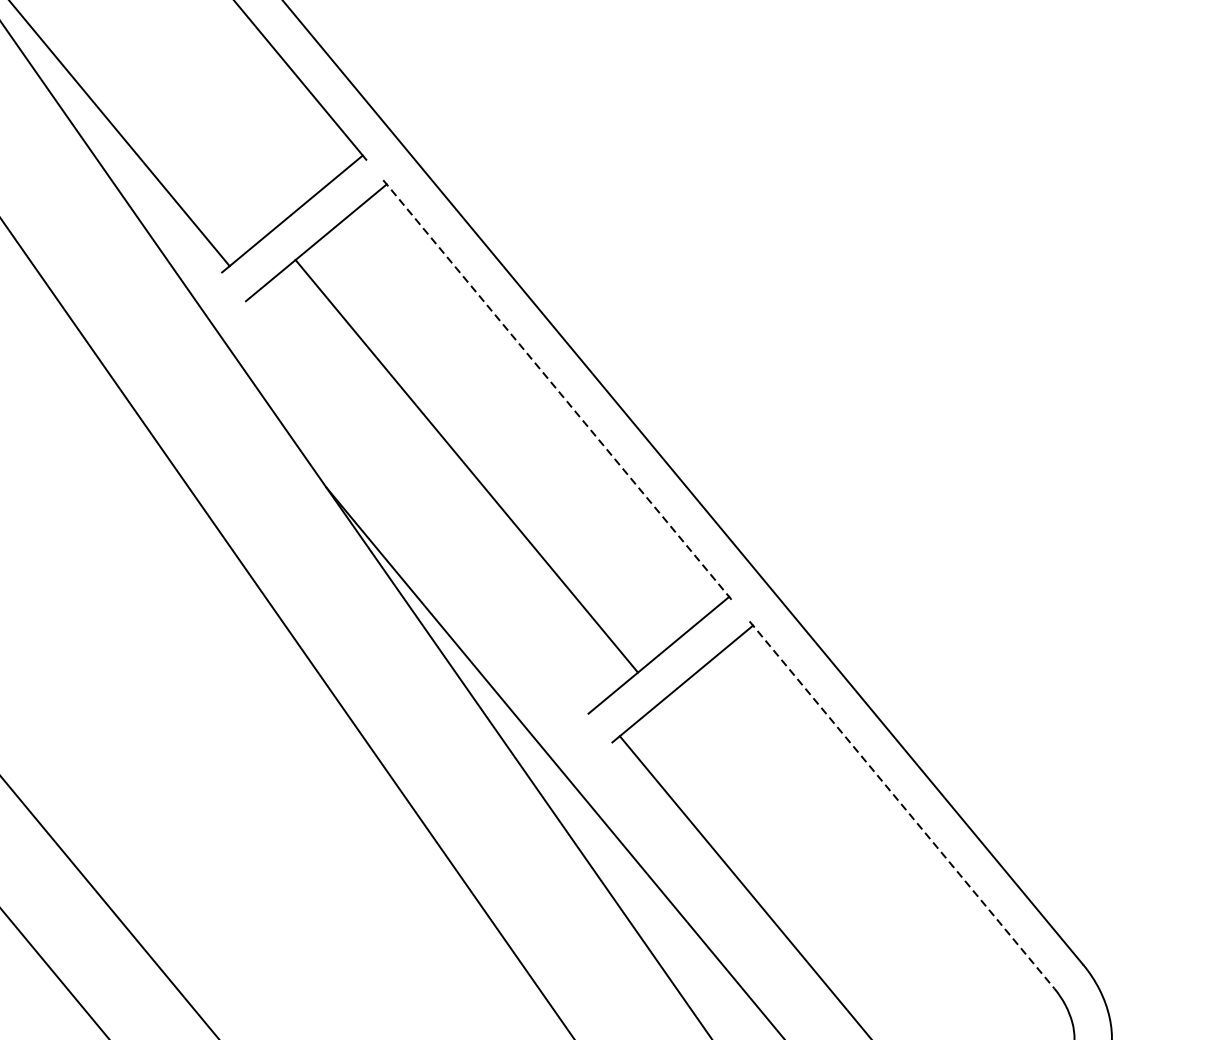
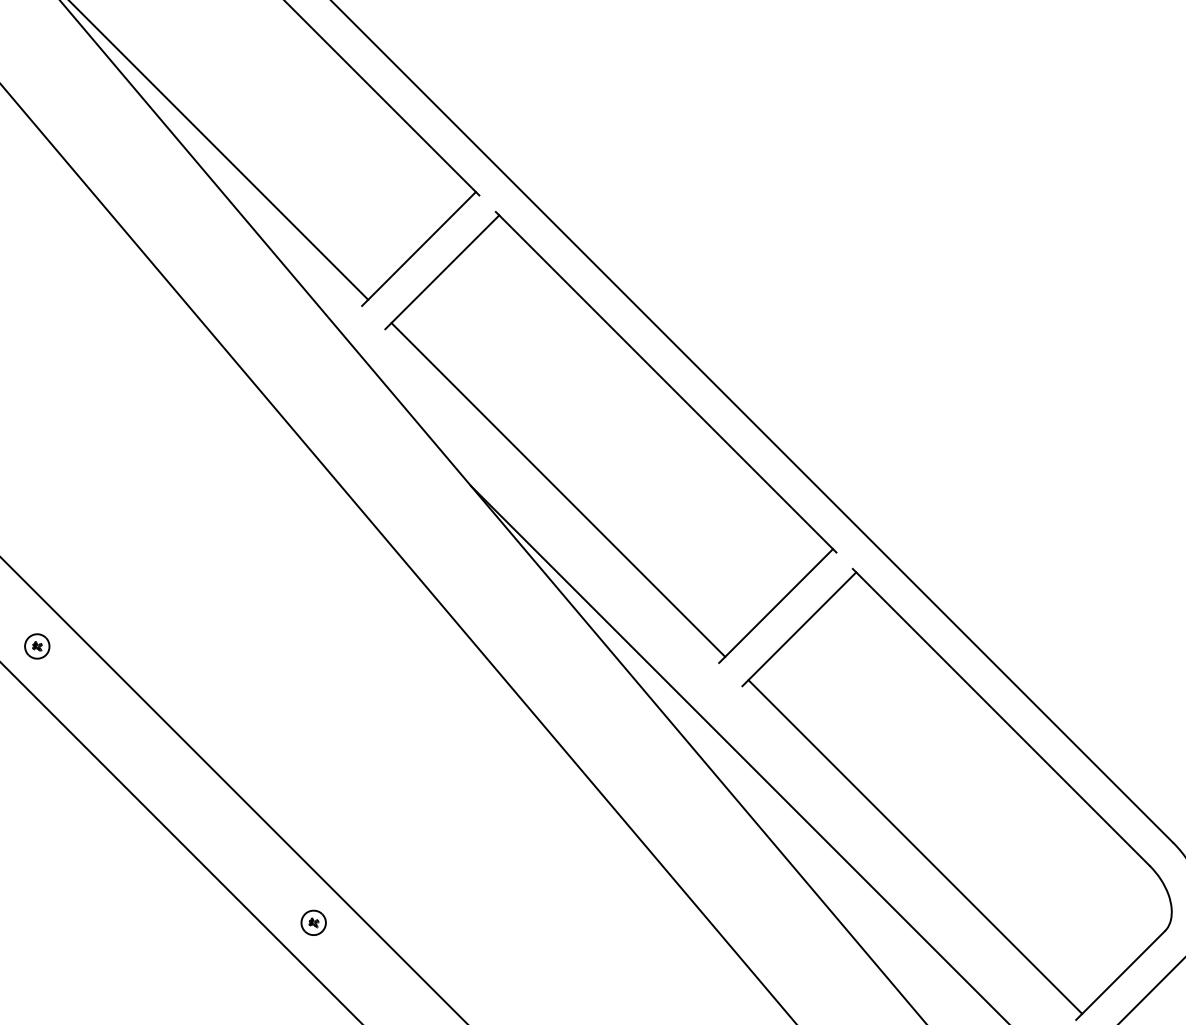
line: (558, 390) -> (666, 382), dashed -> solid
line: (467, 465) -> (558, 489), moved
line: (902, 805) -> (1001, 717), dashed -> solid
part: (102, 964) -> (313, 922), added

